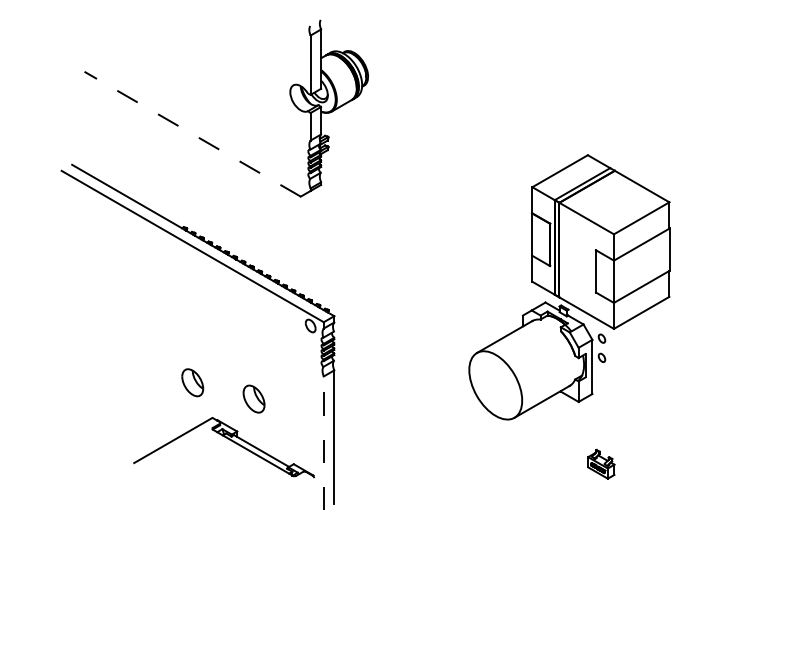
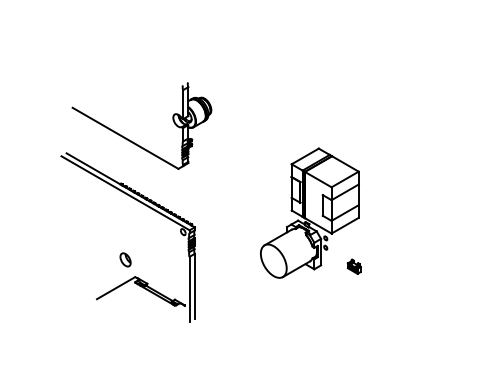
line: (192, 134) -> (125, 138), dashed -> solid
part: (253, 398) -> (155, 267), removed
line: (323, 443) -> (189, 289), dashed -> solid
part: (599, 463) -> (353, 266), moved

